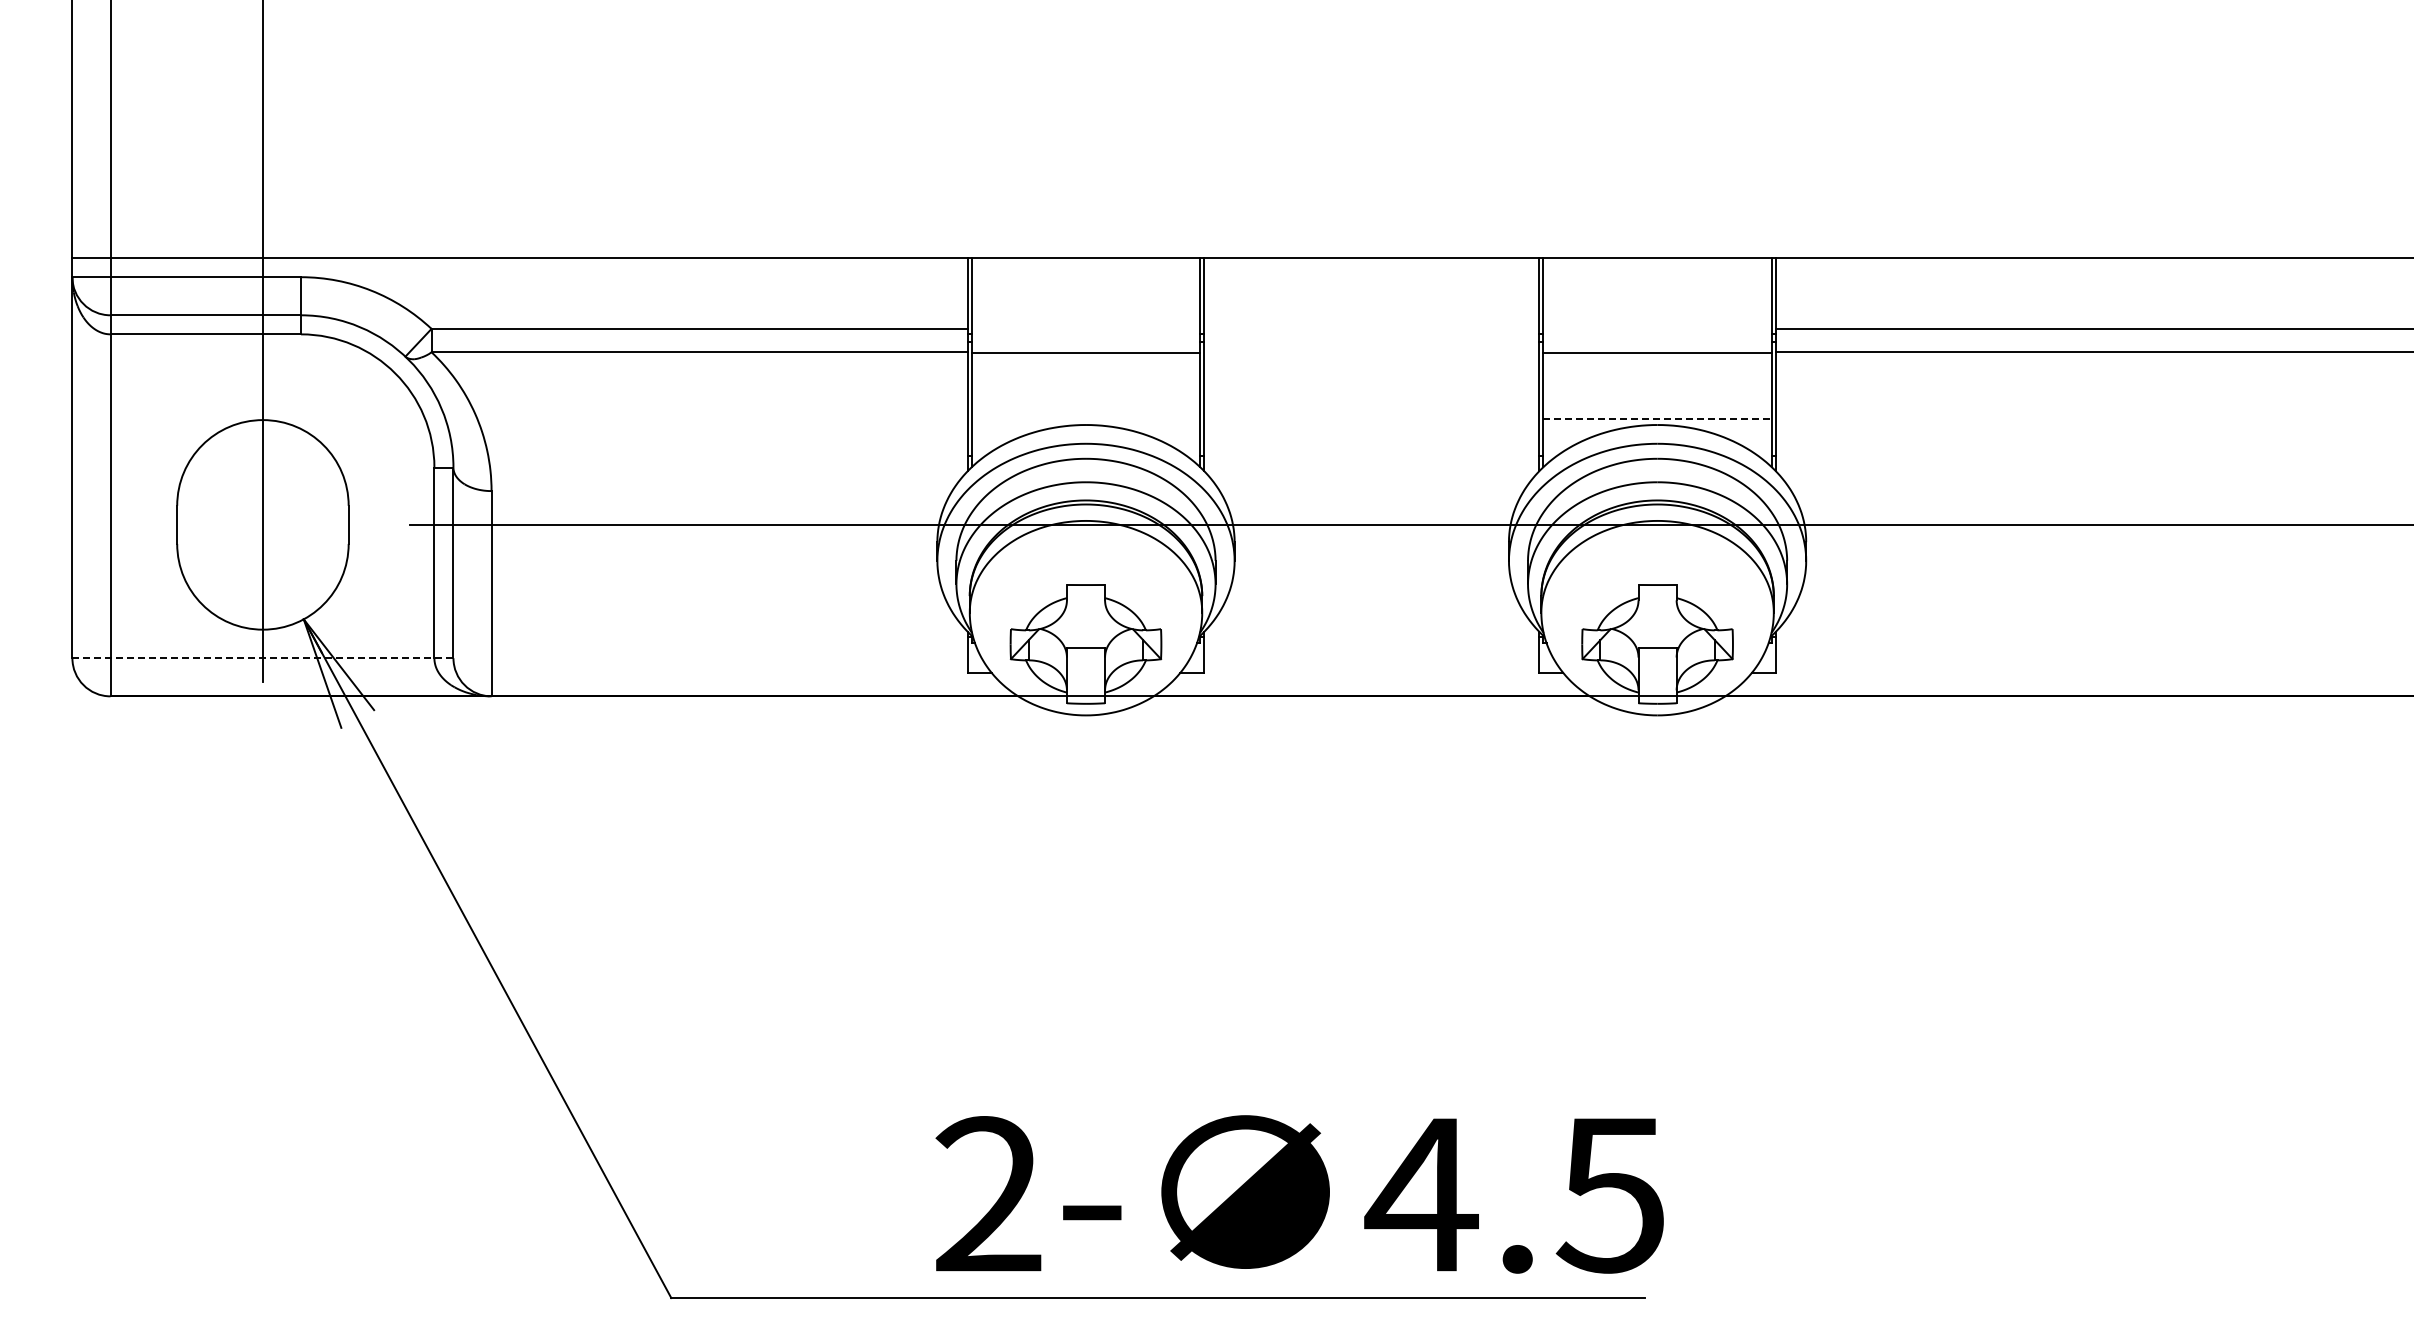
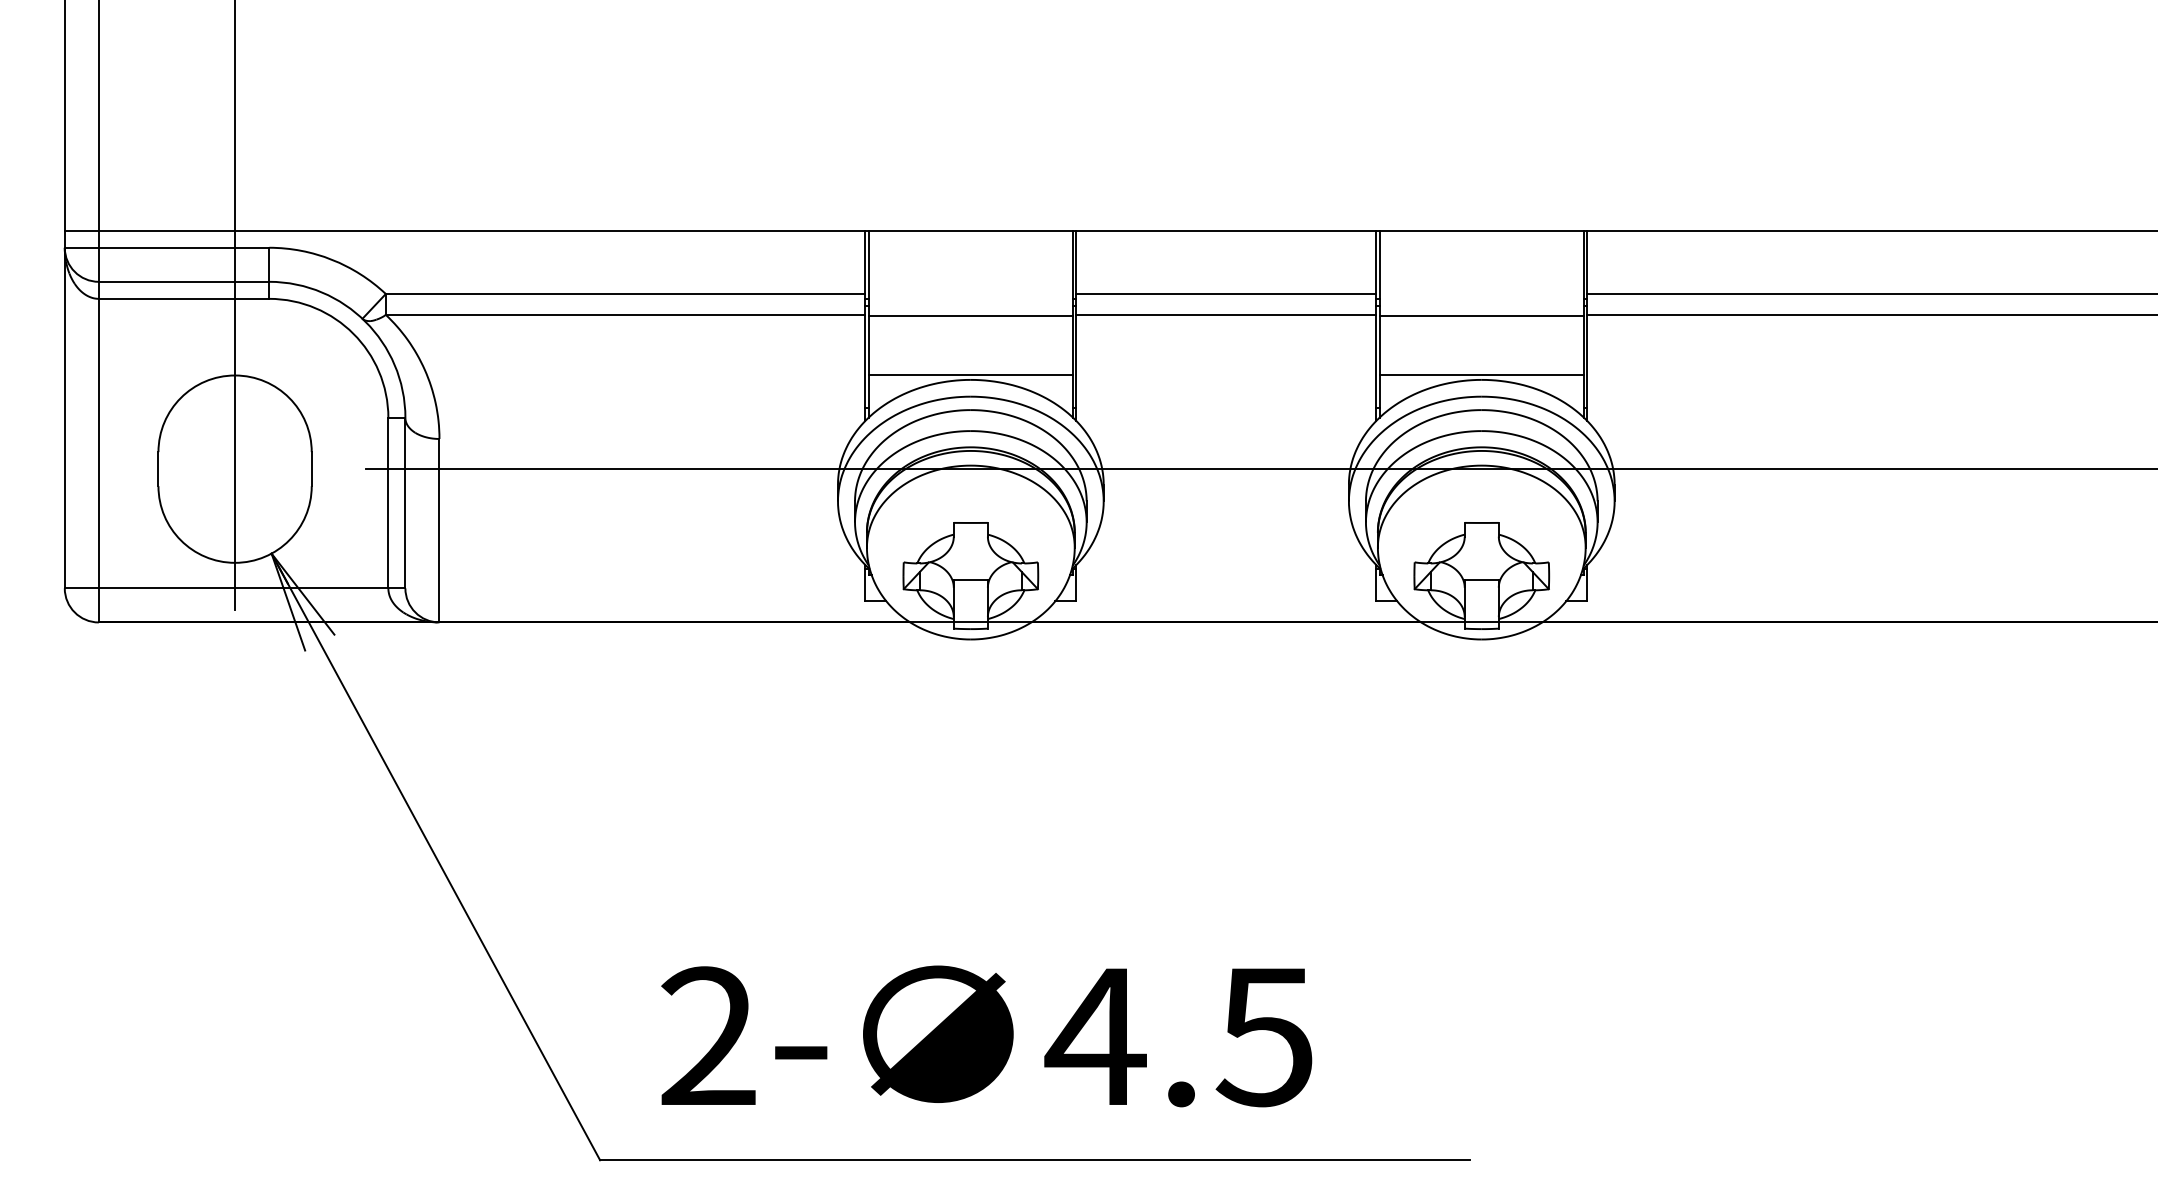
line: (1371, 328) -> (1226, 293), added
line: (1371, 352) -> (1226, 315), added
line: (1085, 419) -> (970, 374), added
line: (1658, 419) -> (1482, 374), dashed -> solid
line: (262, 658) -> (234, 588), dashed -> solid
text: (1299, 1194) -> (986, 1036), moved

